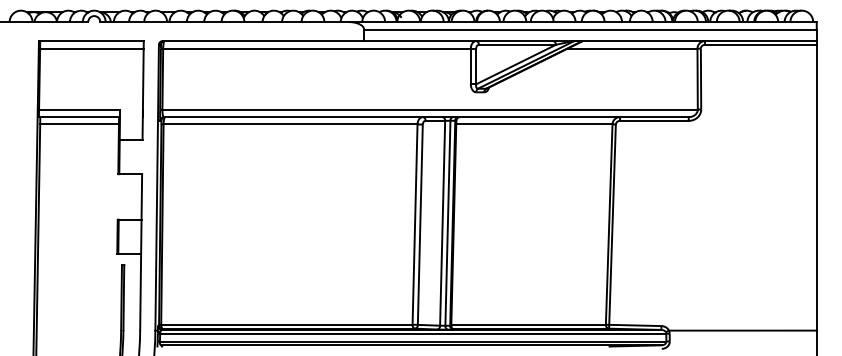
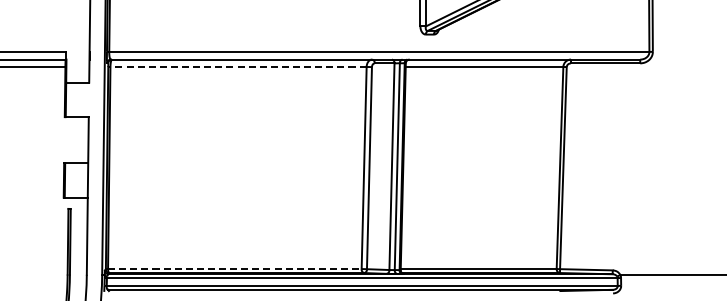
line: (290, 124) -> (238, 67), solid -> dashed
line: (286, 324) -> (234, 268), solid -> dashed

